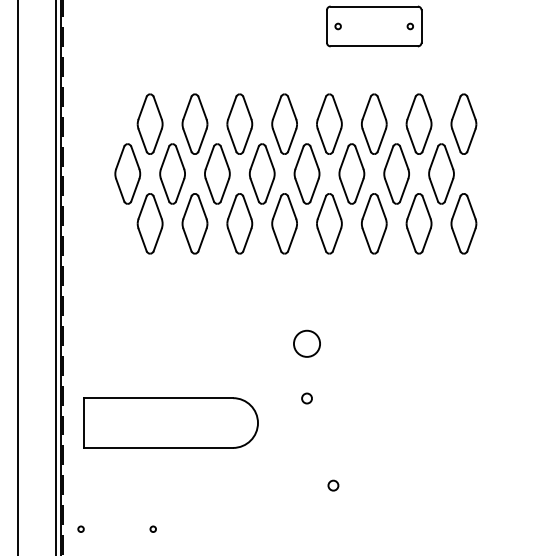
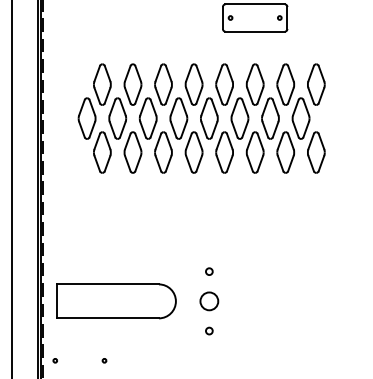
circle: (307, 344) -> (209, 301), moved
part: (170, 423) -> (116, 301), moved
circle: (333, 484) -> (209, 330), moved

